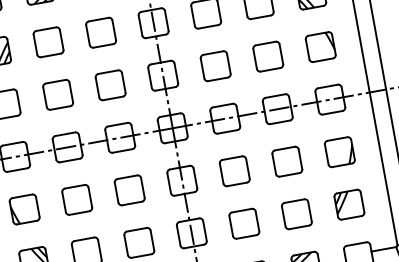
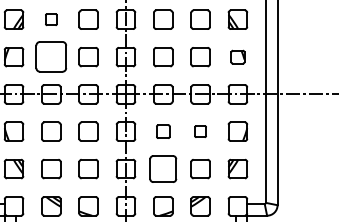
part: (48, 41) -> (51, 19), size x0.6
part: (320, 47) -> (237, 57), size x0.7
part: (58, 95) -> (51, 57), size x1.6
part: (287, 161) -> (200, 131), size x0.6
part: (235, 170) -> (163, 131), size x0.7
part: (244, 222) -> (163, 168), size x1.4

